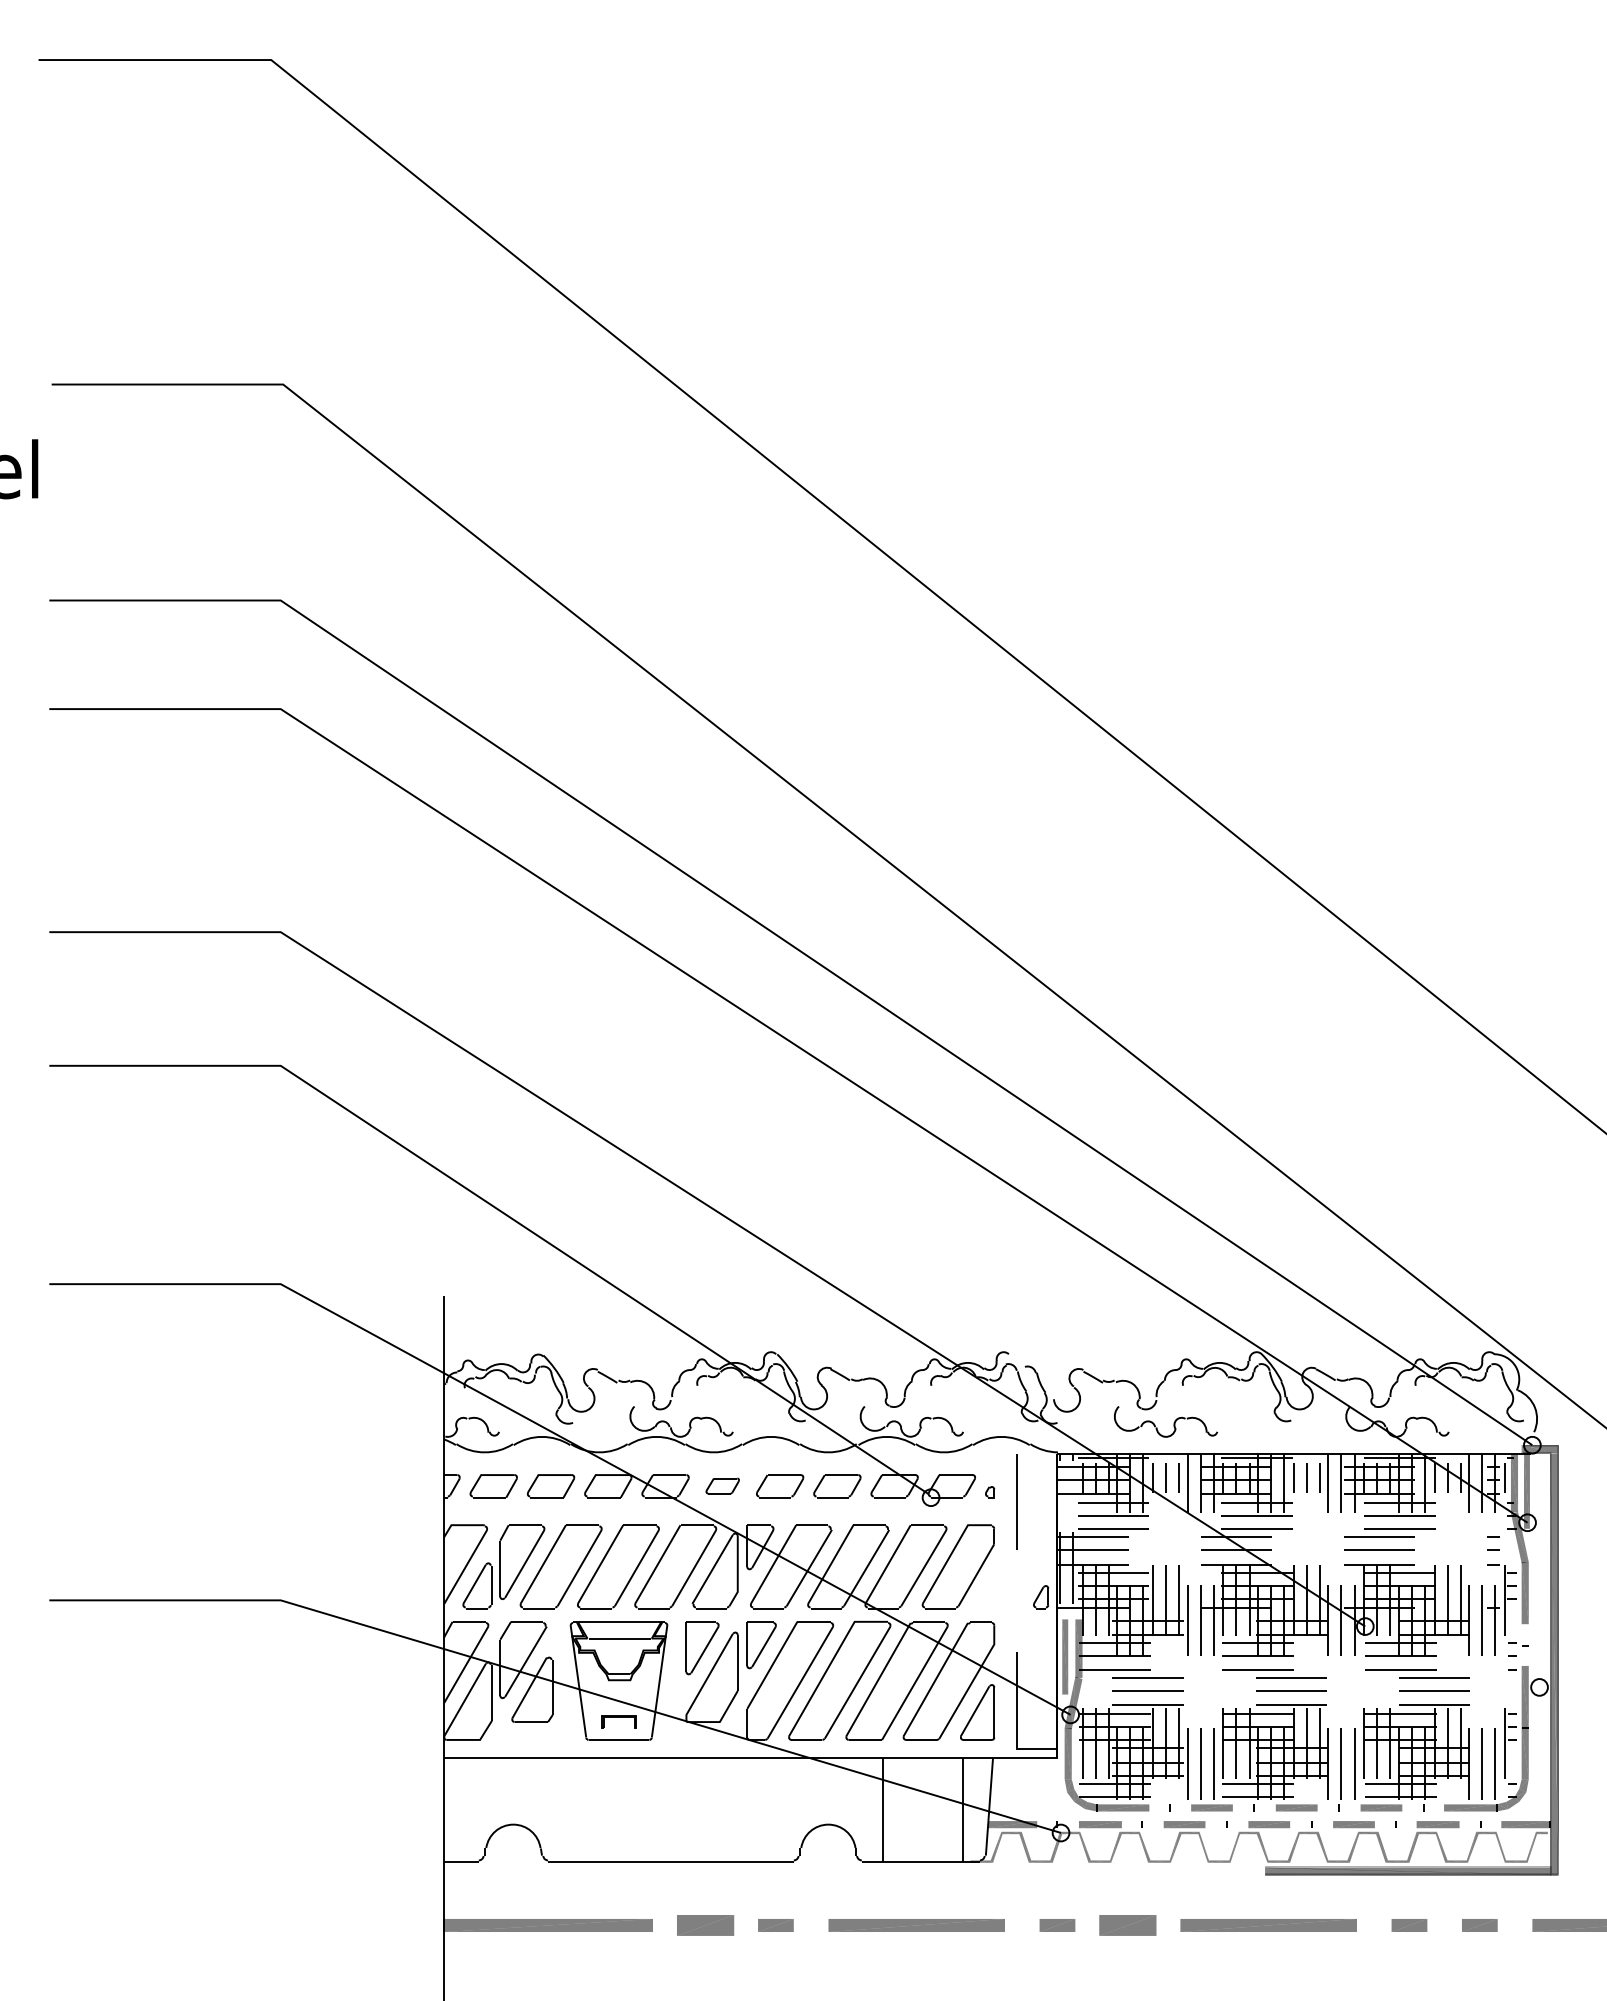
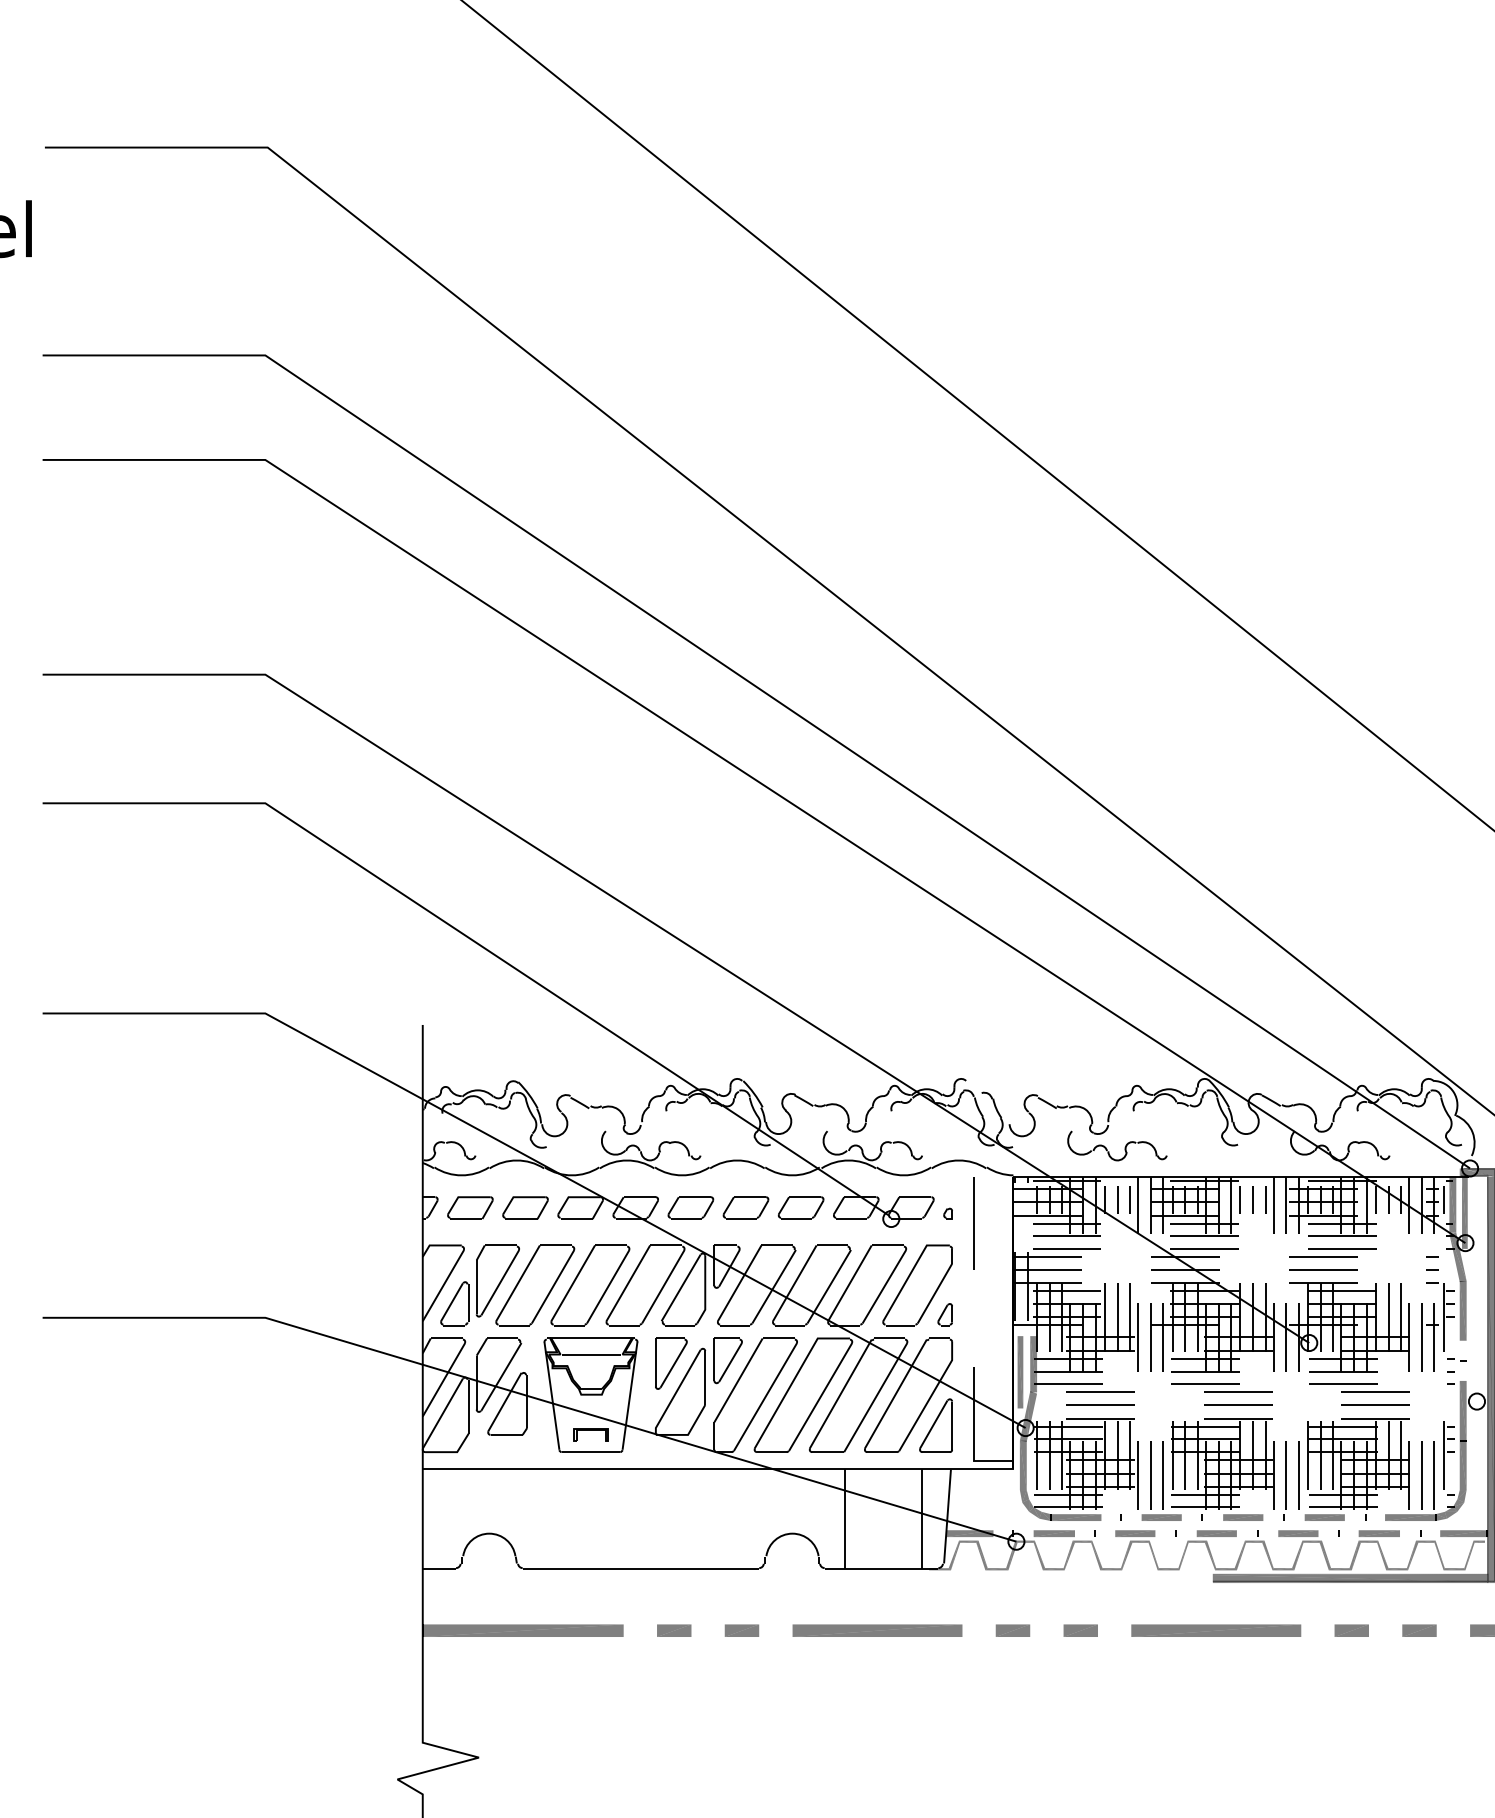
part: (722, 1486) -> (690, 1208), size x1.43
part: (1041, 1597) -> (945, 1315), moved
part: (705, 1925) -> (674, 1630), size x0.62
part: (1127, 1925) -> (1080, 1630), size x0.62

